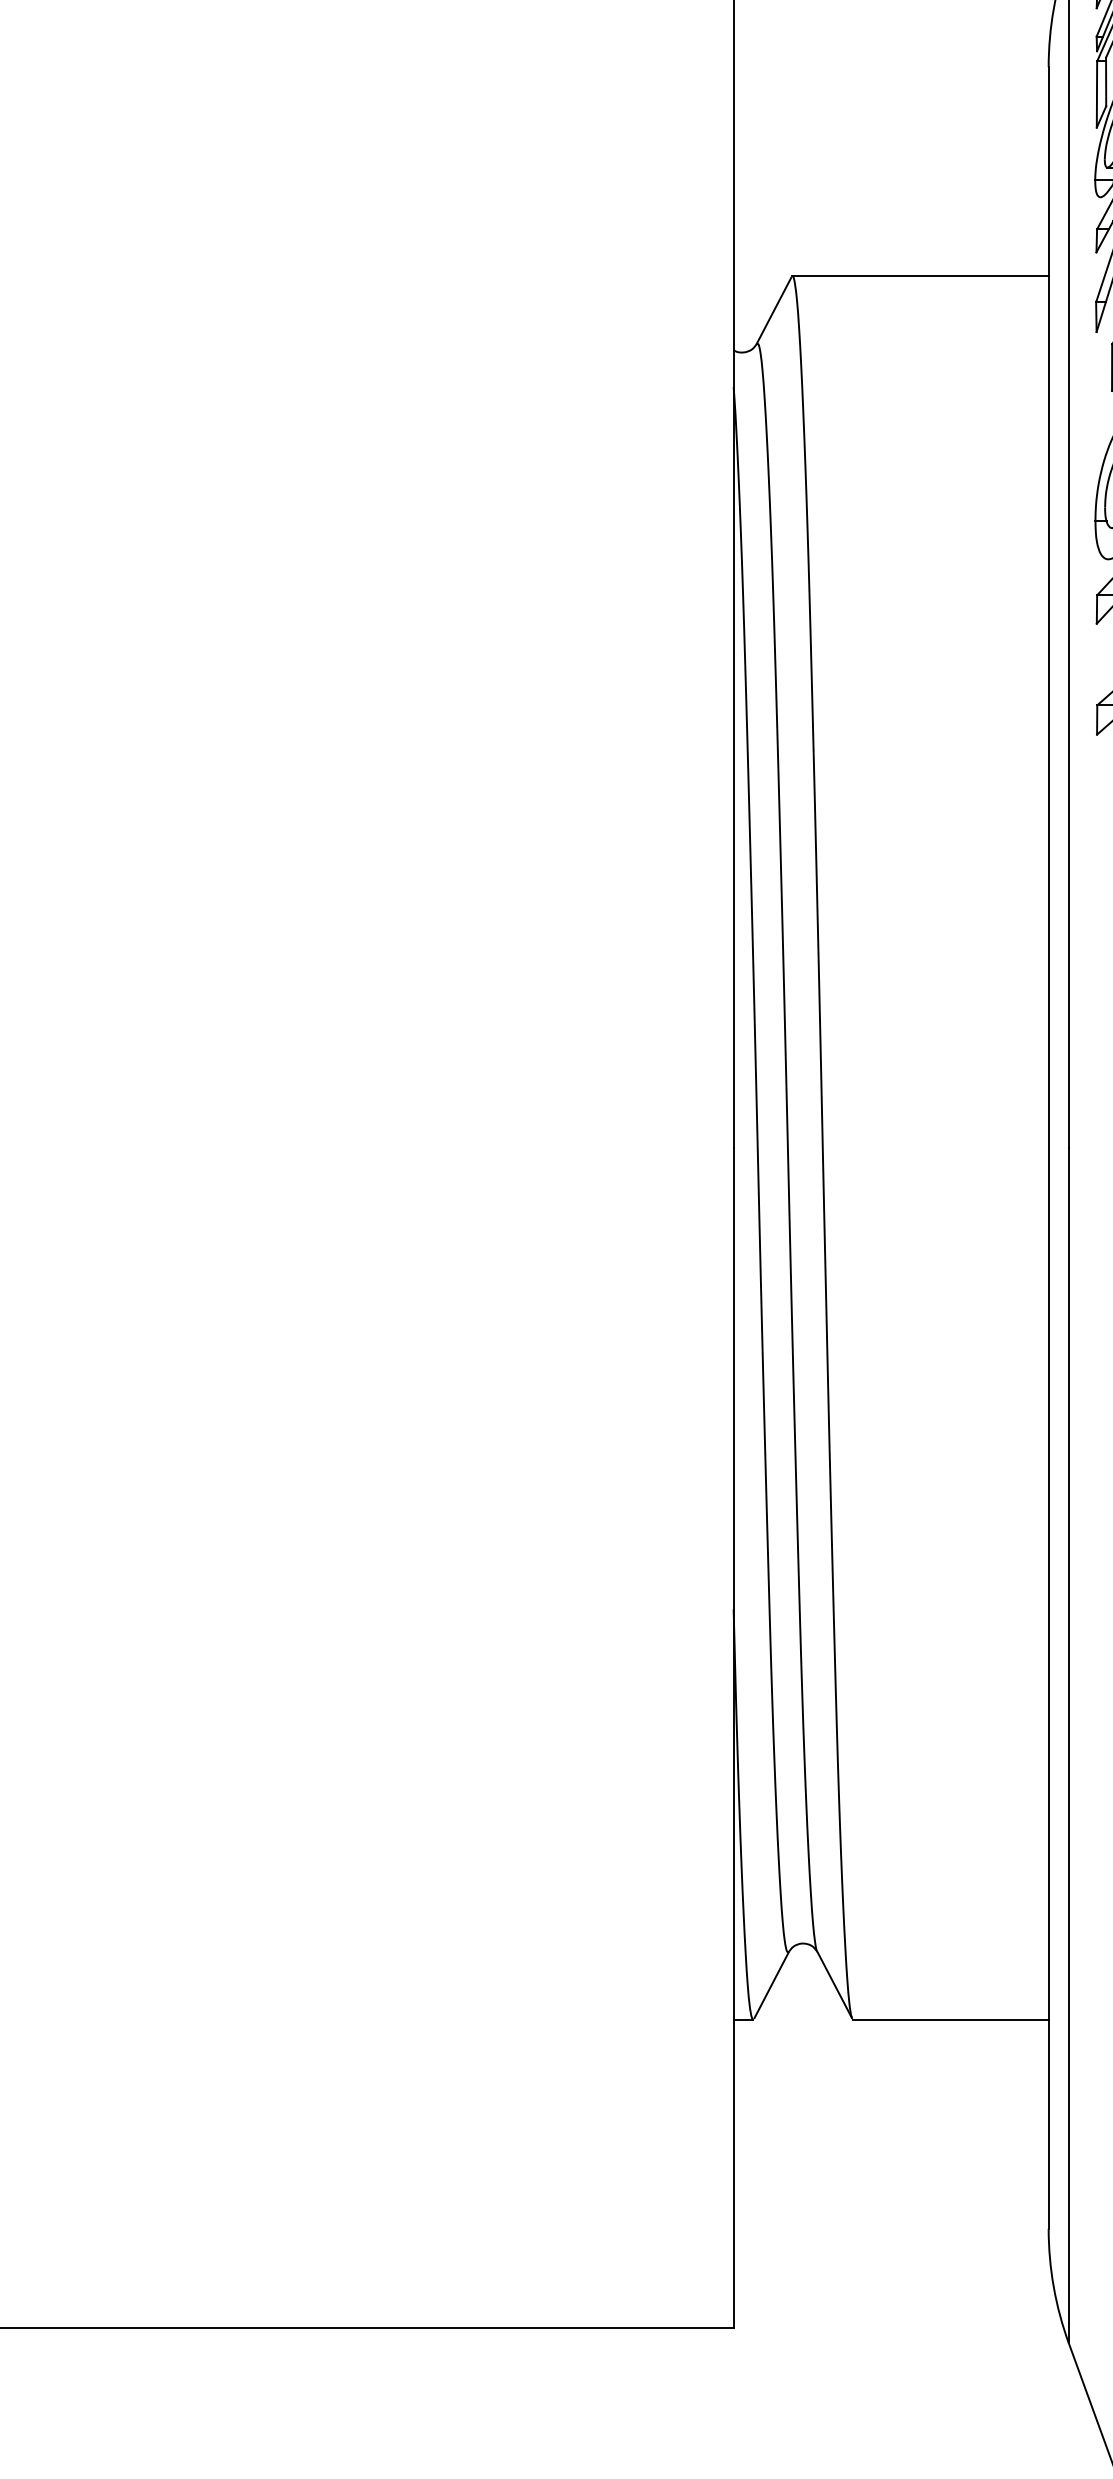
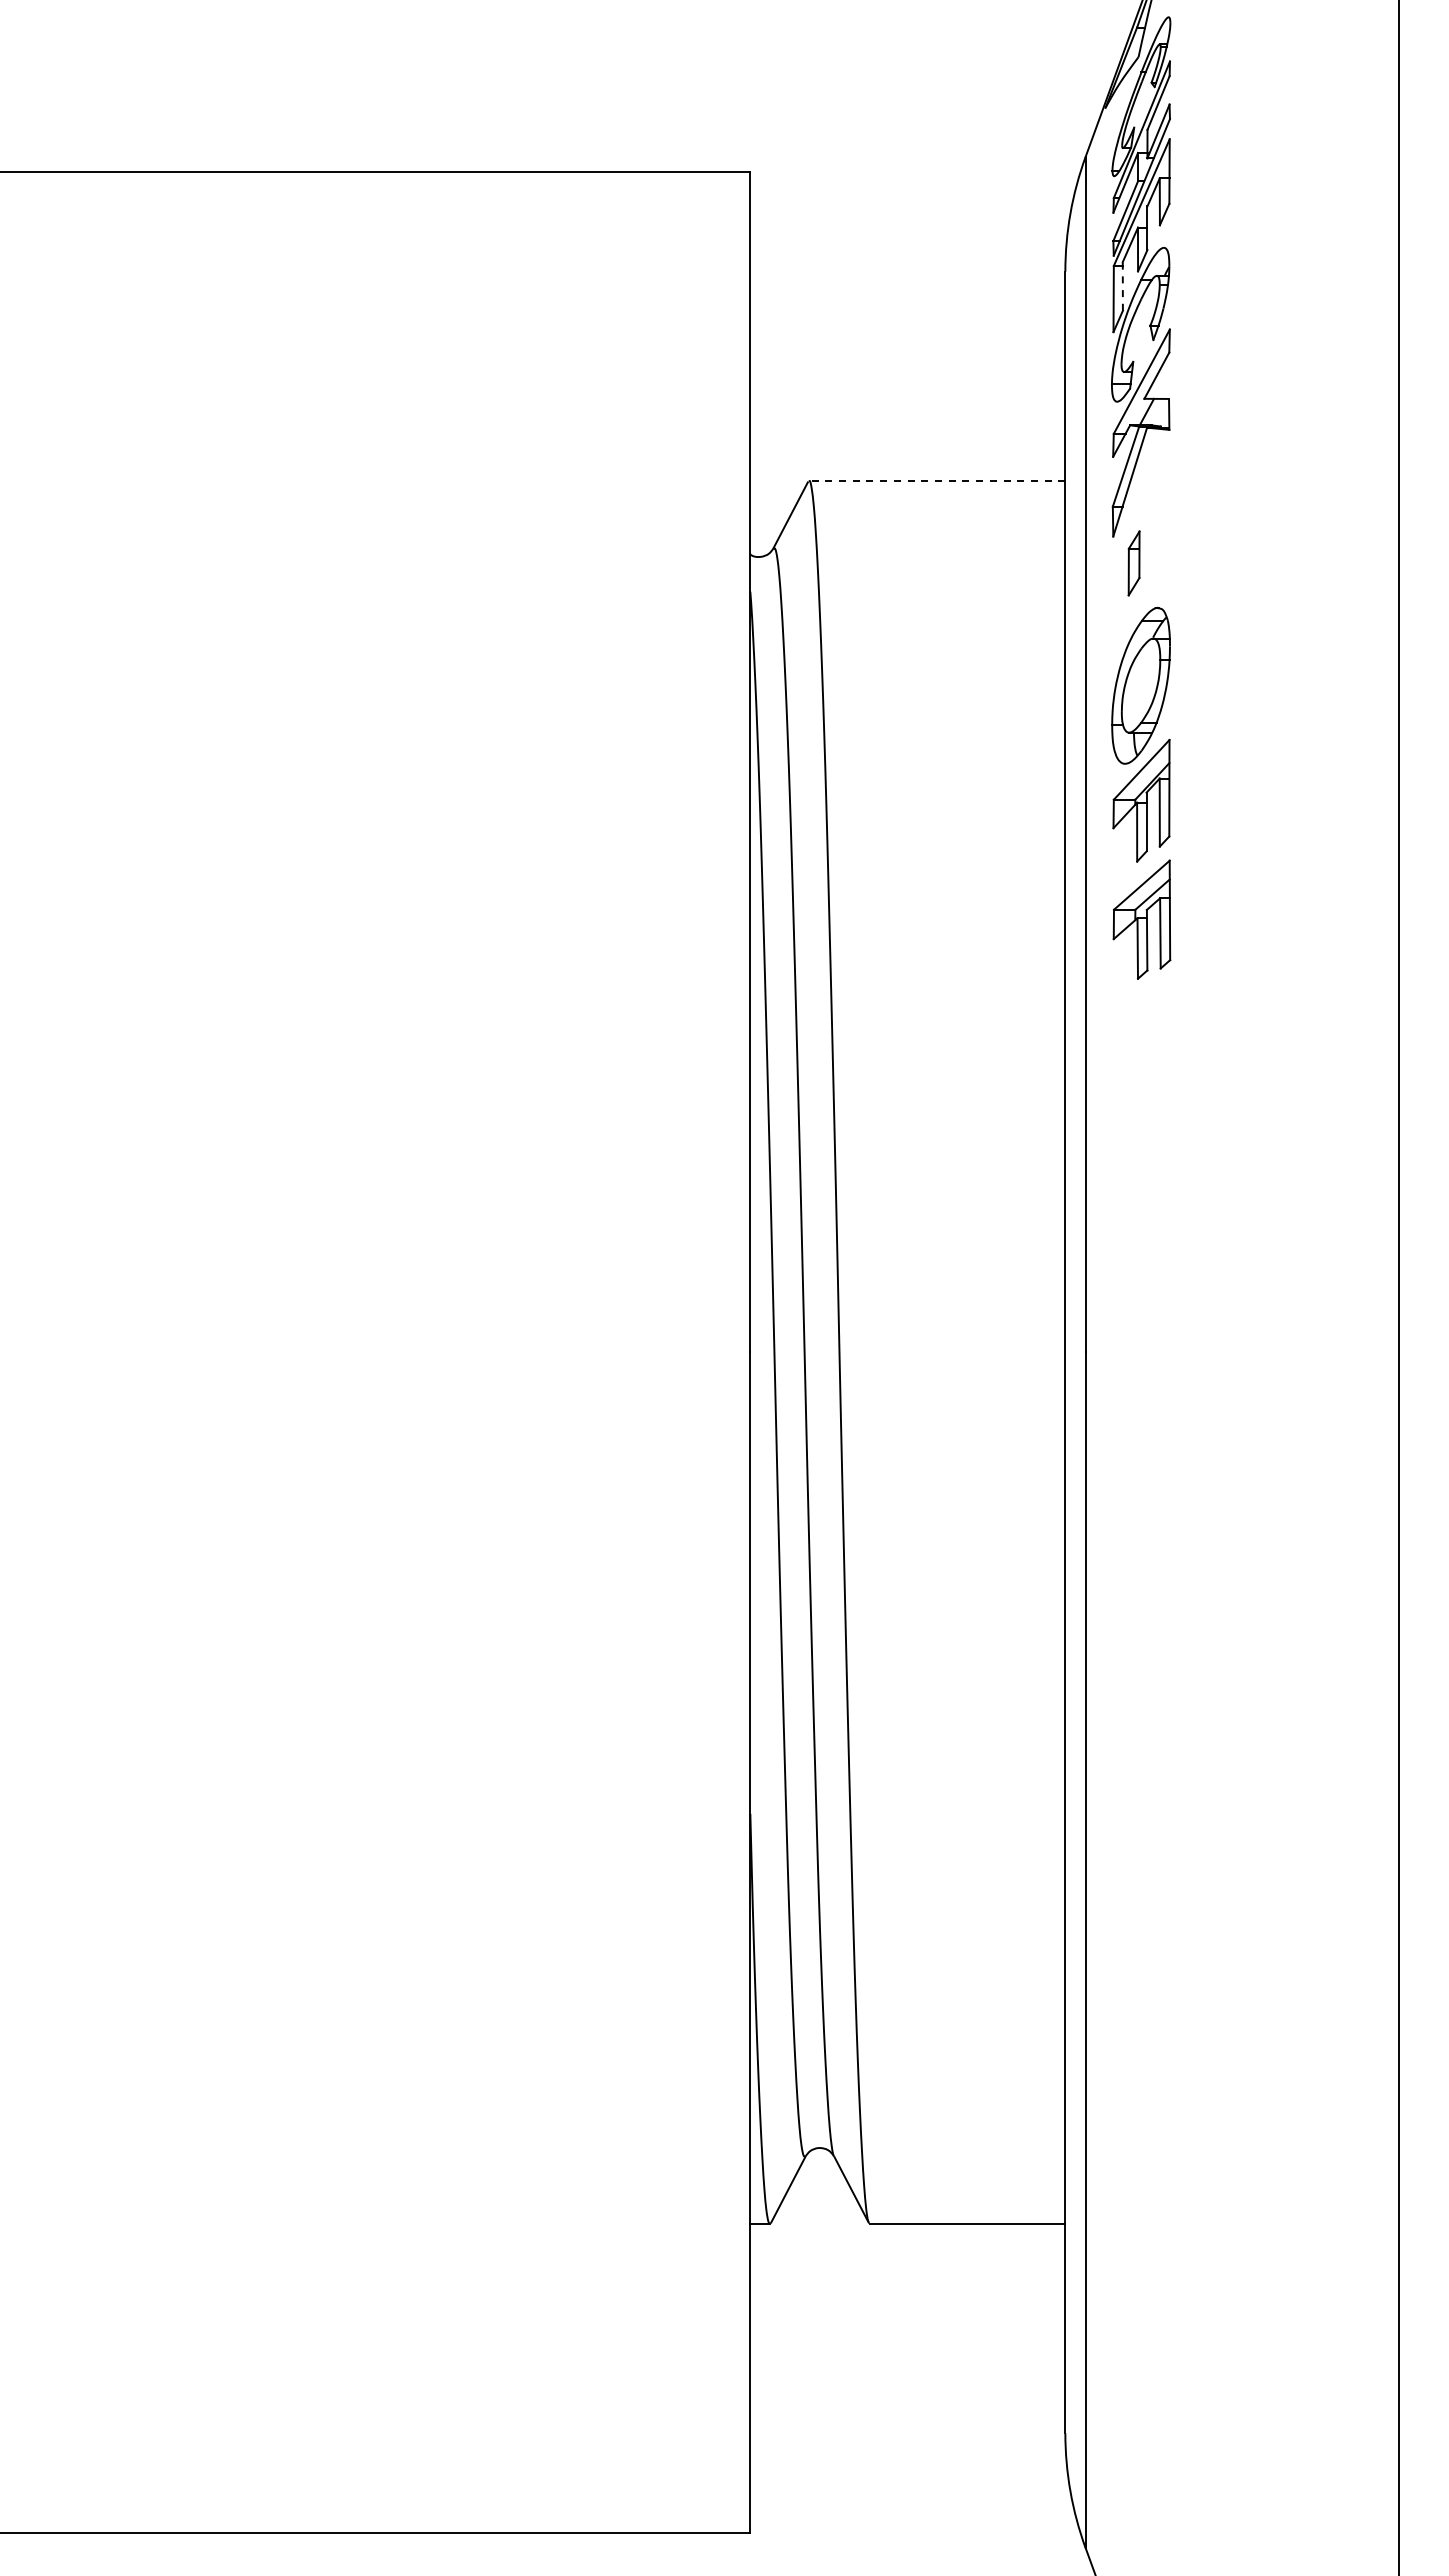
line: (1105, 81) -> (1122, 285), solid -> dashed
line: (919, 276) -> (936, 480), solid -> dashed

